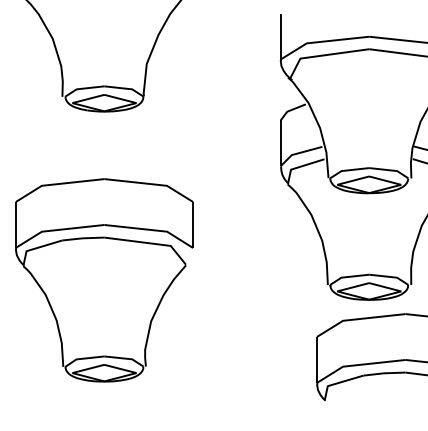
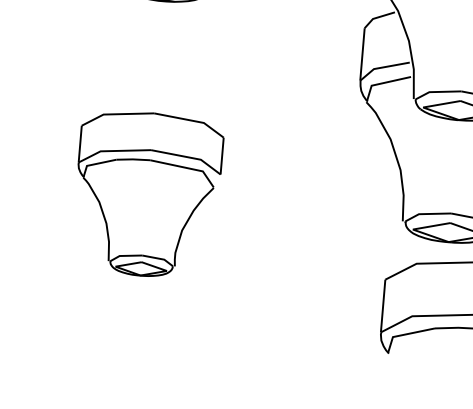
part: (104, 280) -> (147, 194), size x0.7

